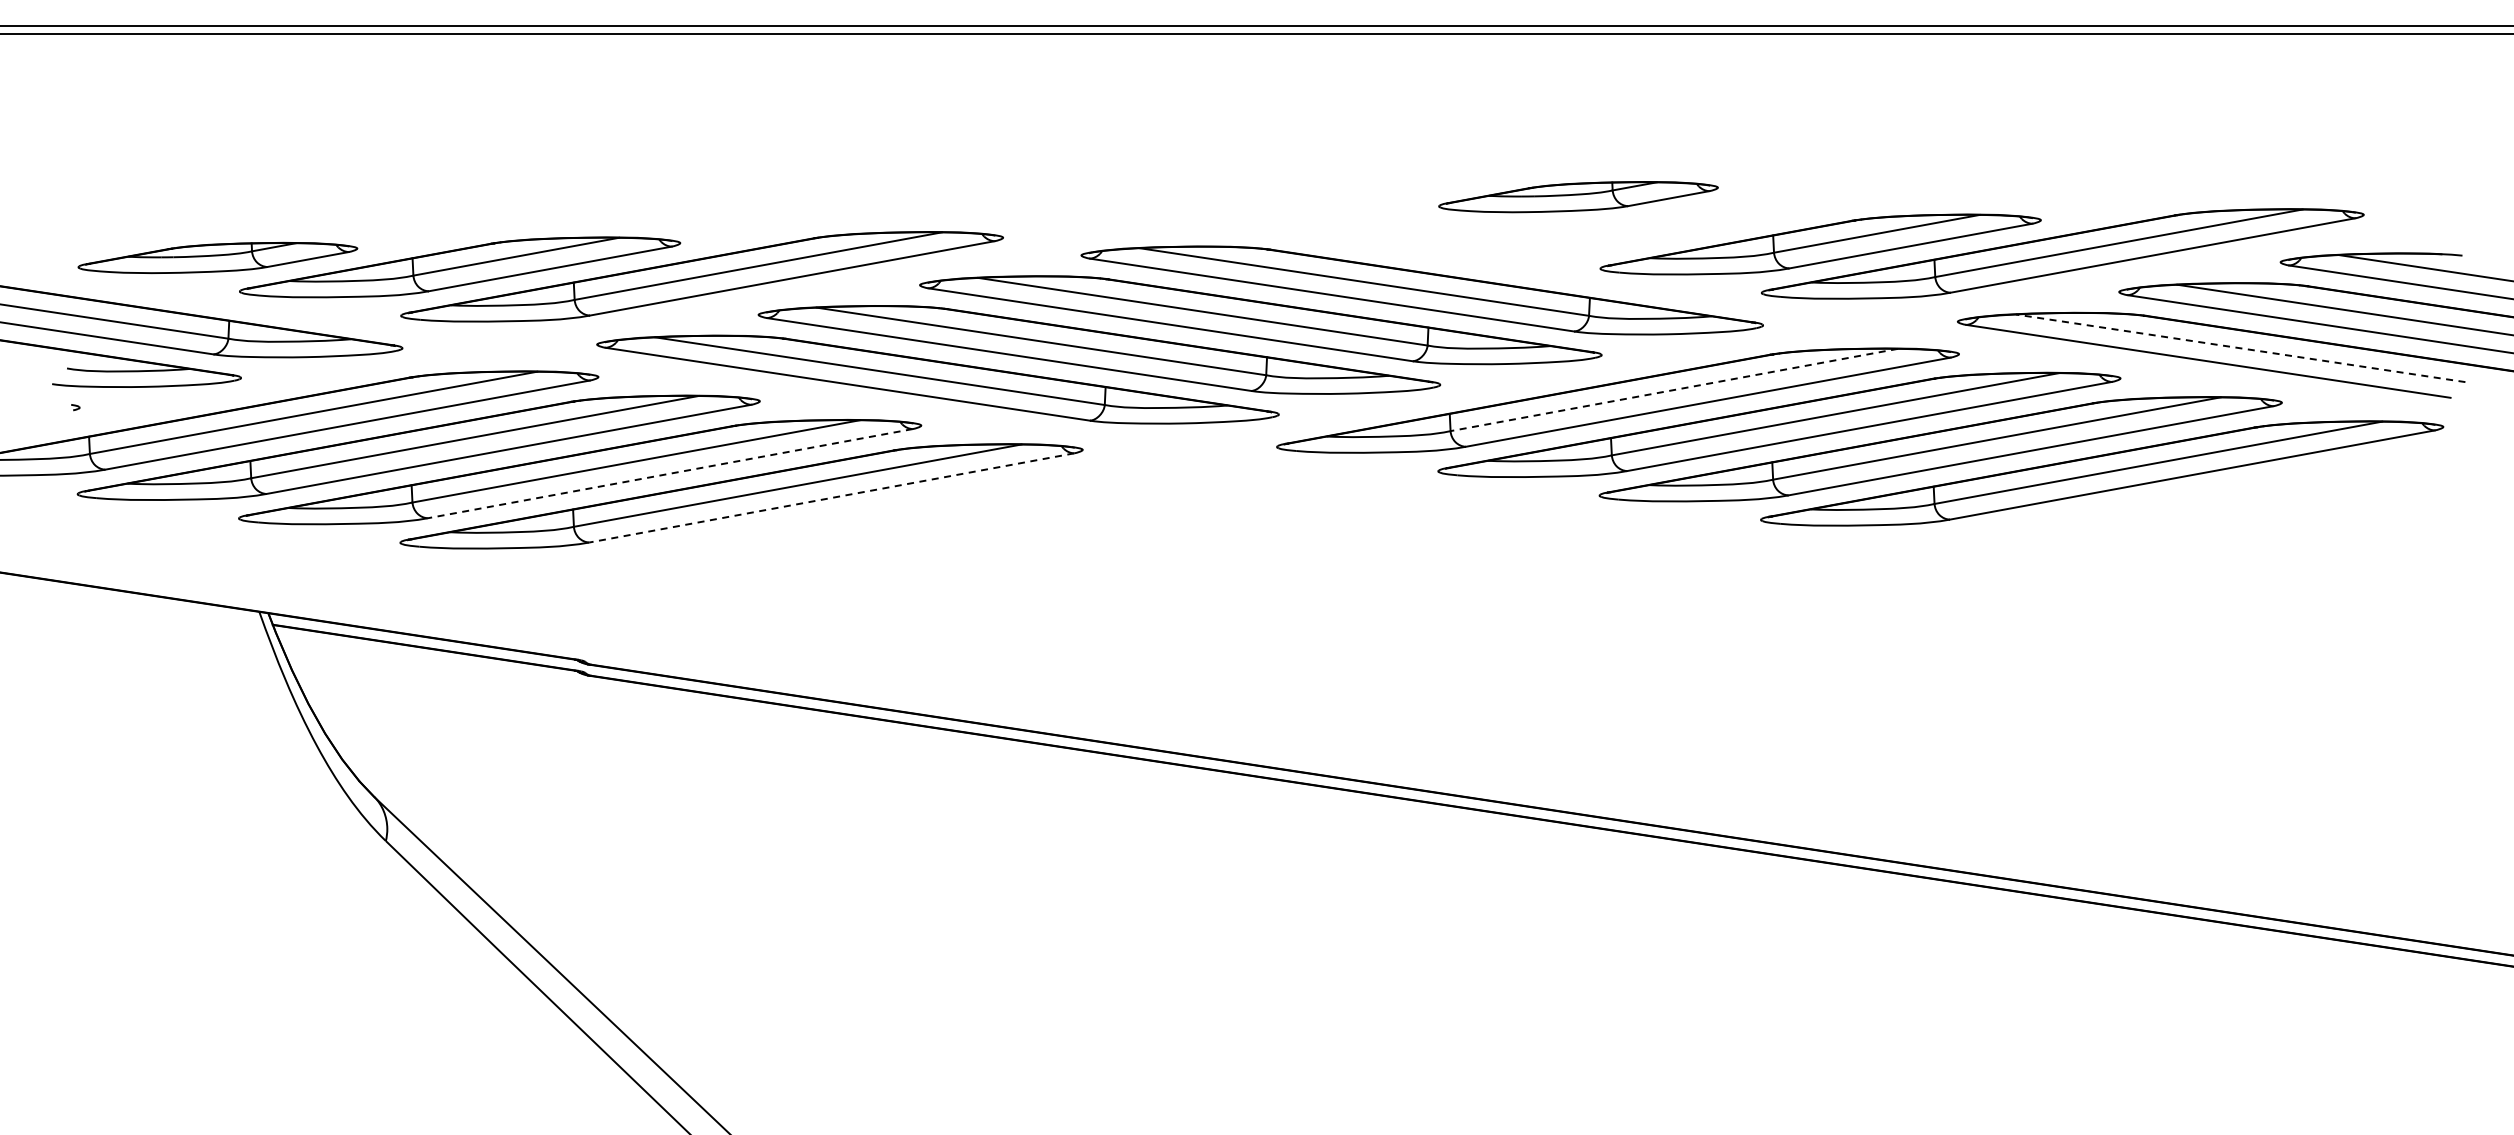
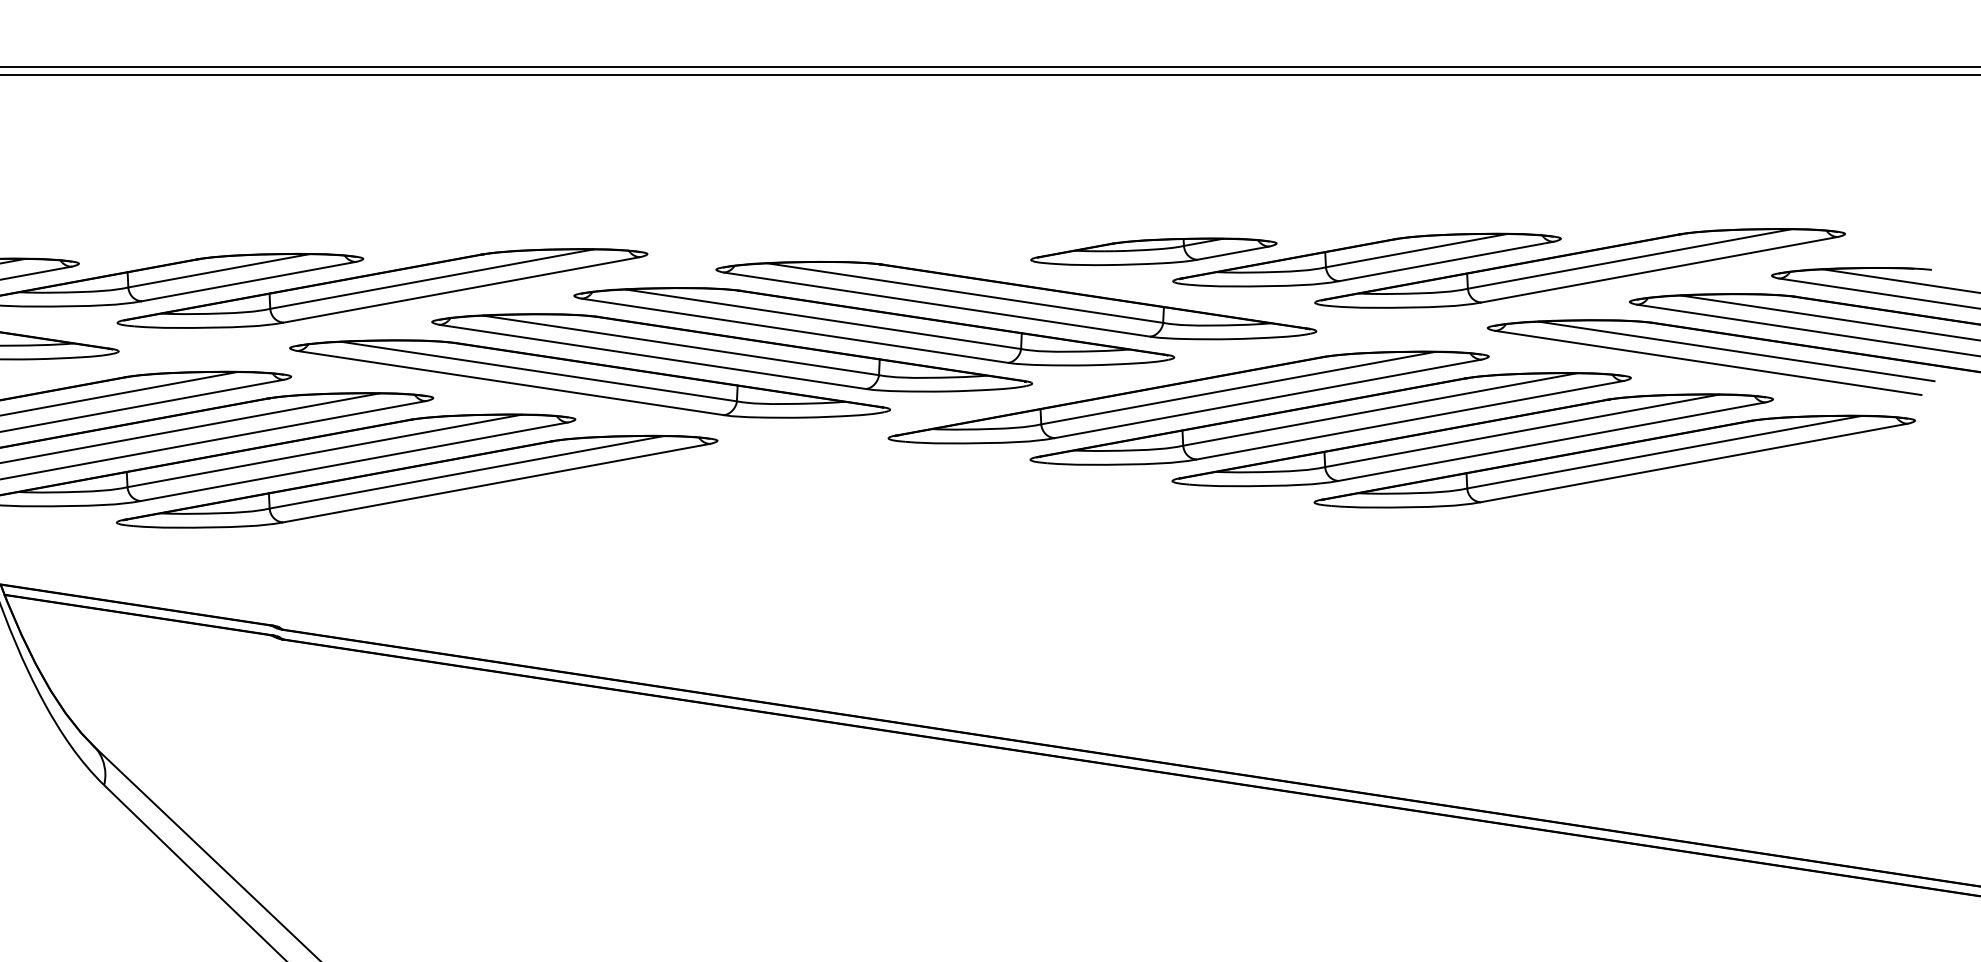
part: (1578, 197) -> (1153, 252), moved
line: (2240, 348) -> (1736, 351), dashed -> solid
line: (1673, 390) -> (1237, 388), dashed -> solid
line: (670, 473) -> (354, 461), dashed -> solid
line: (831, 497) -> (496, 482), dashed -> solid

